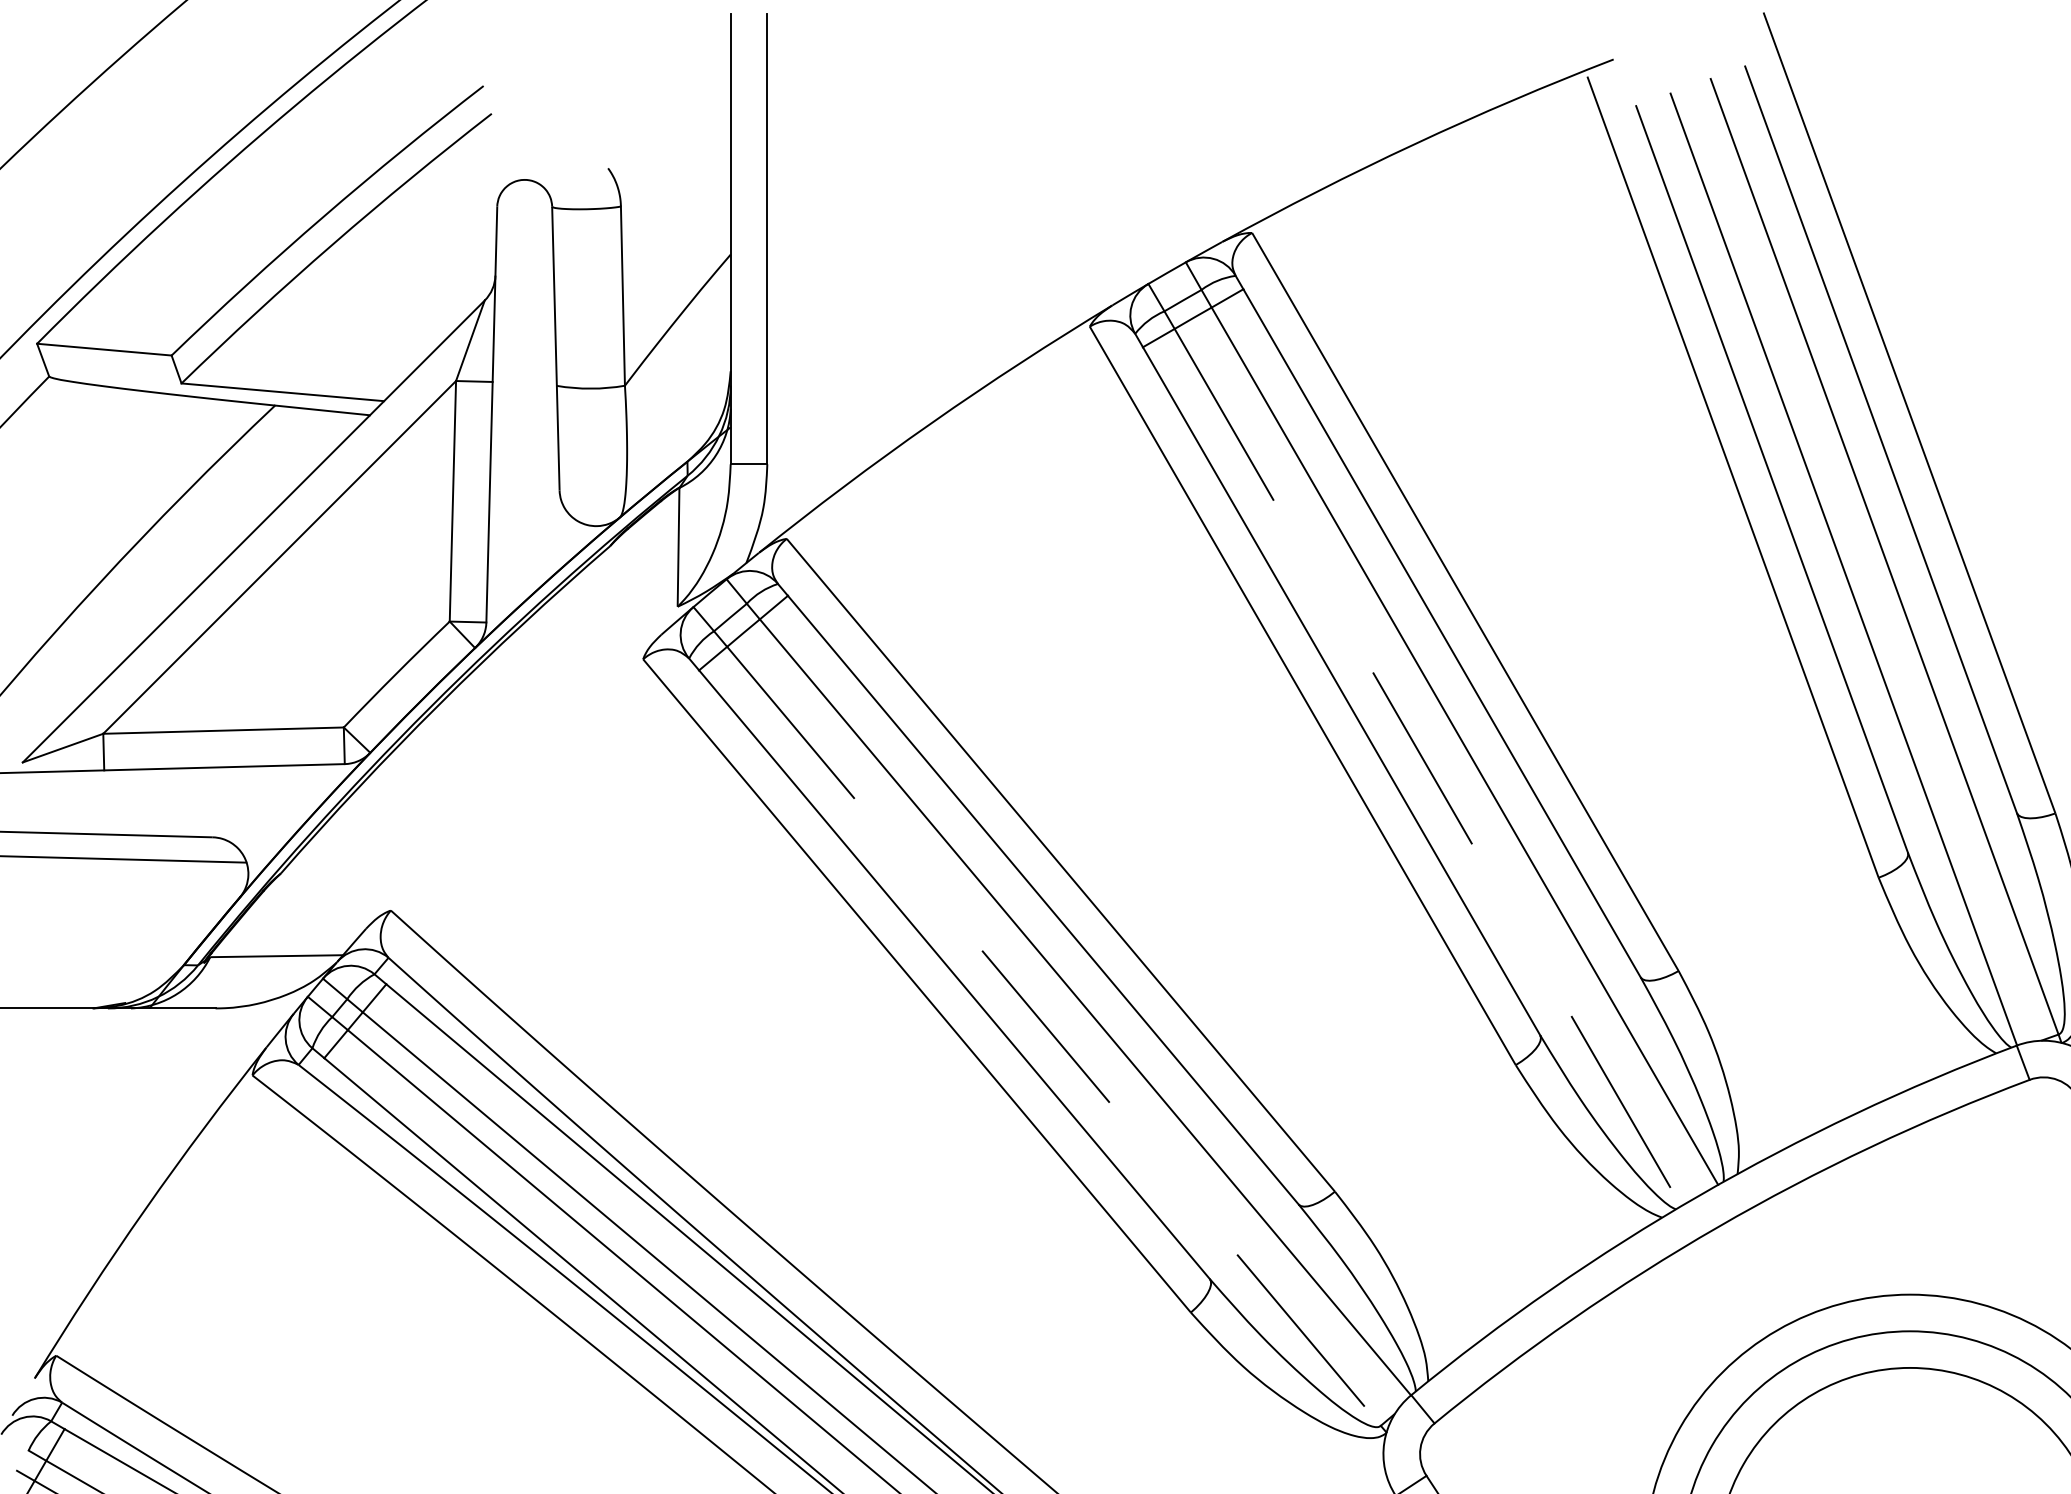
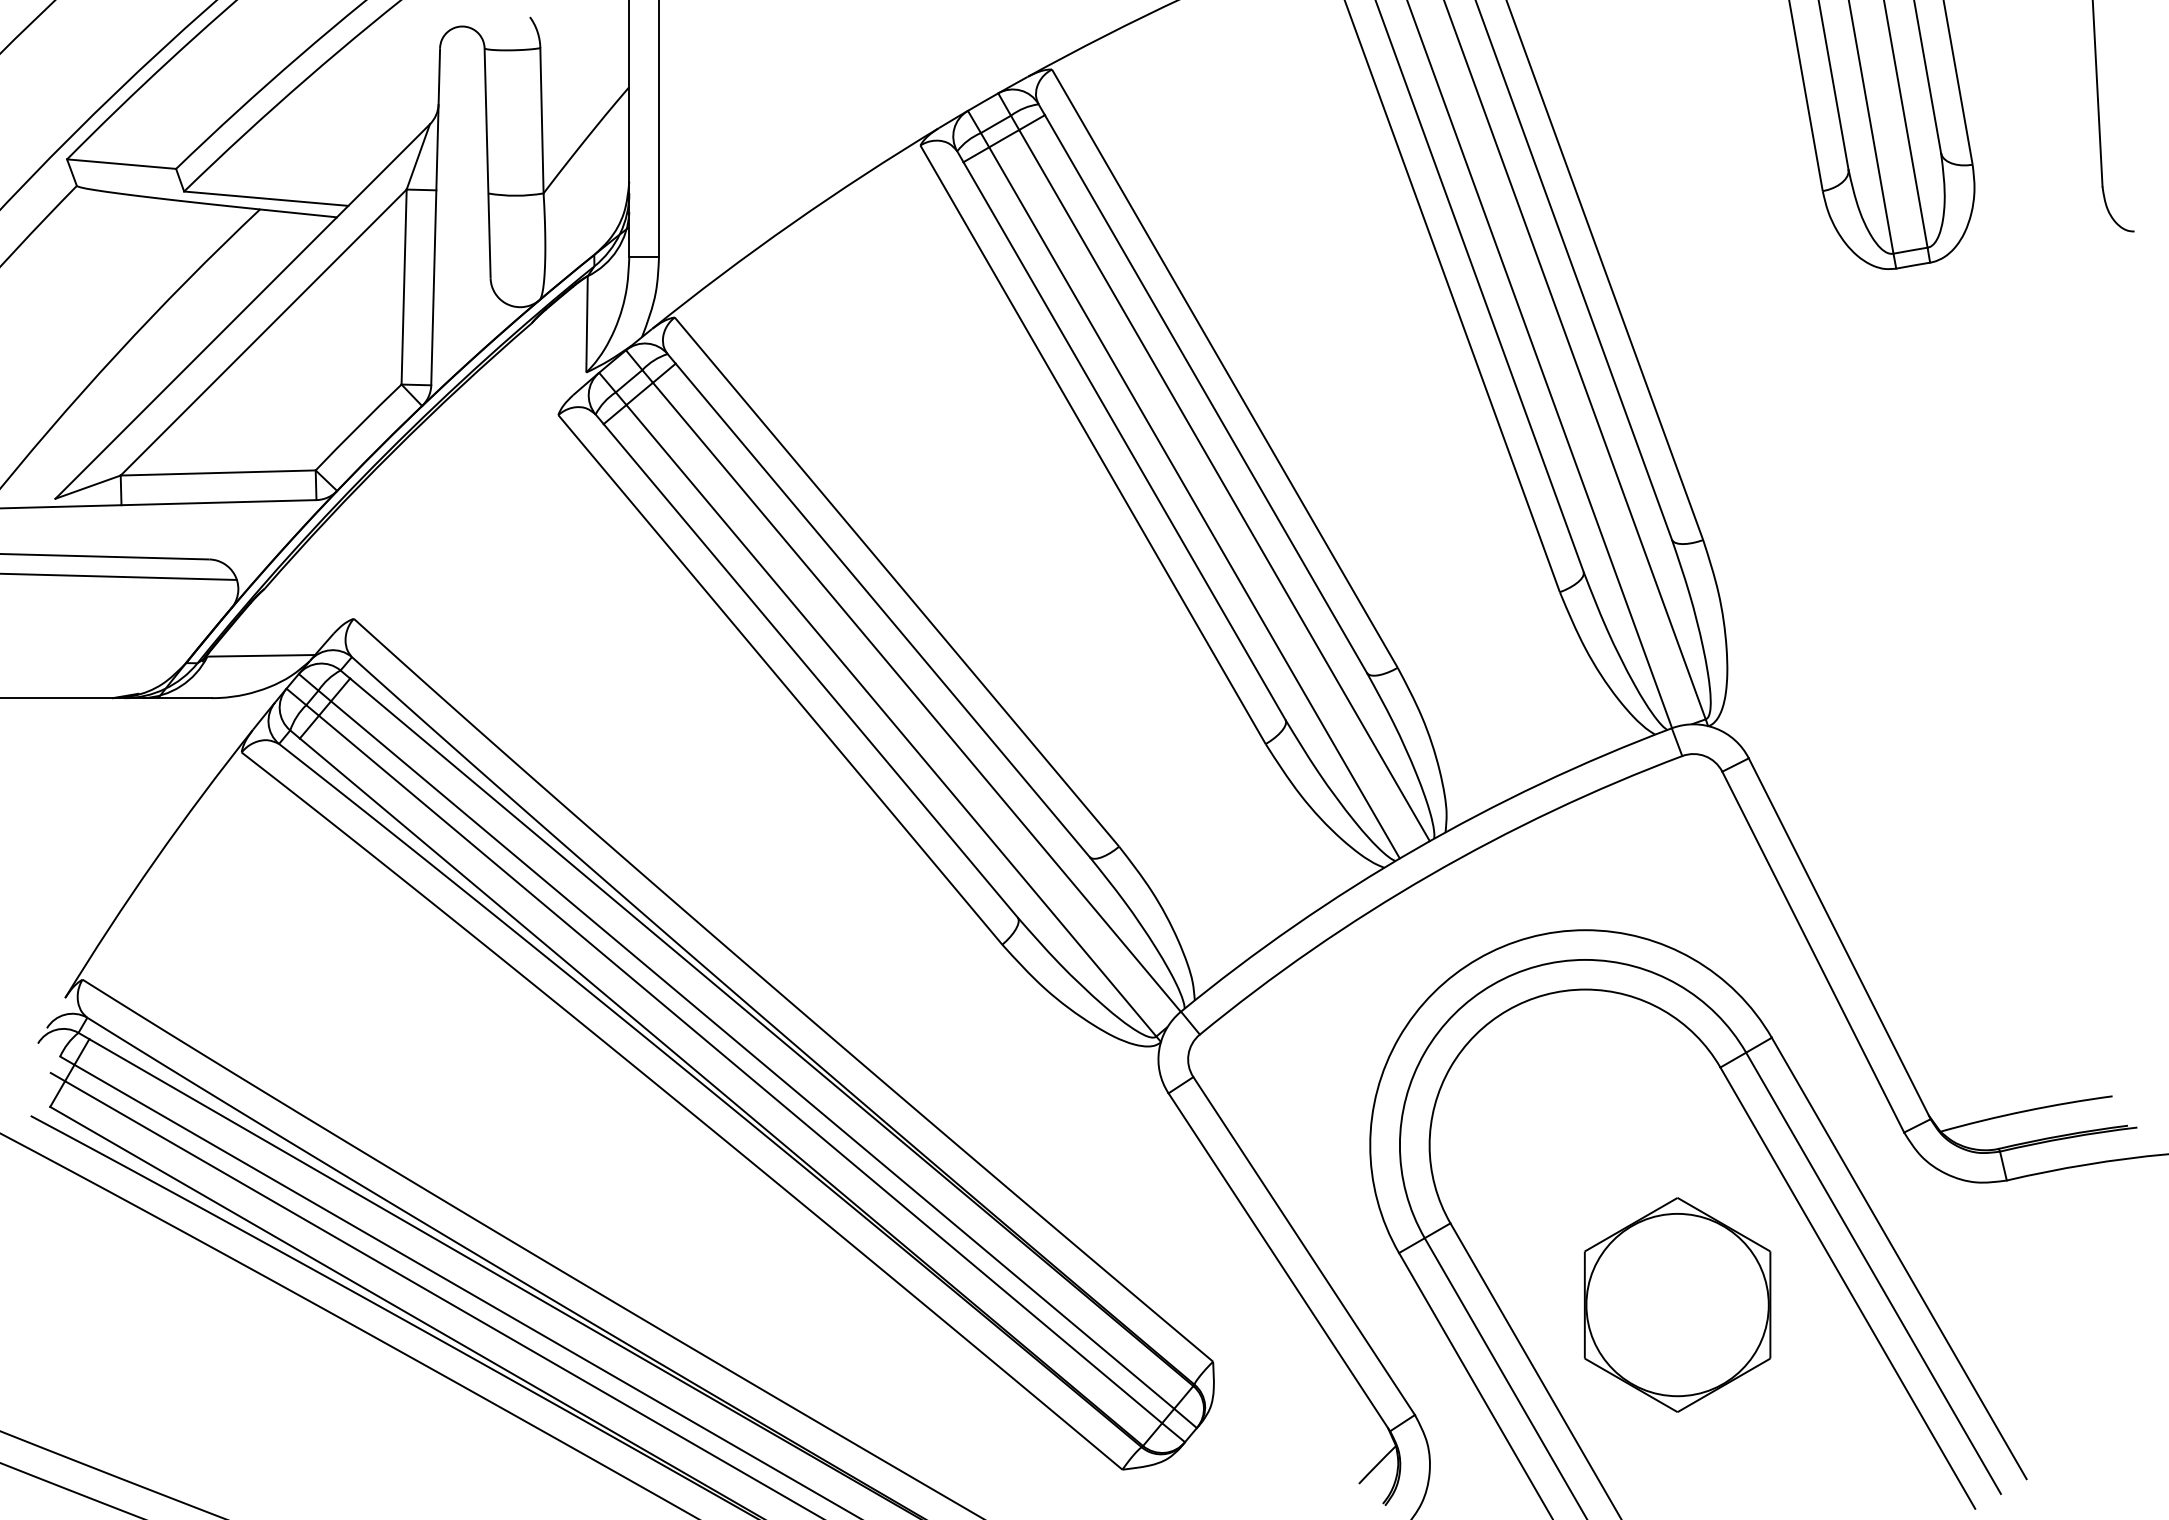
line: (1427, 767) -> (1194, 502), dashed -> solid
line: (1054, 1037) -> (891, 721), dashed -> solid

